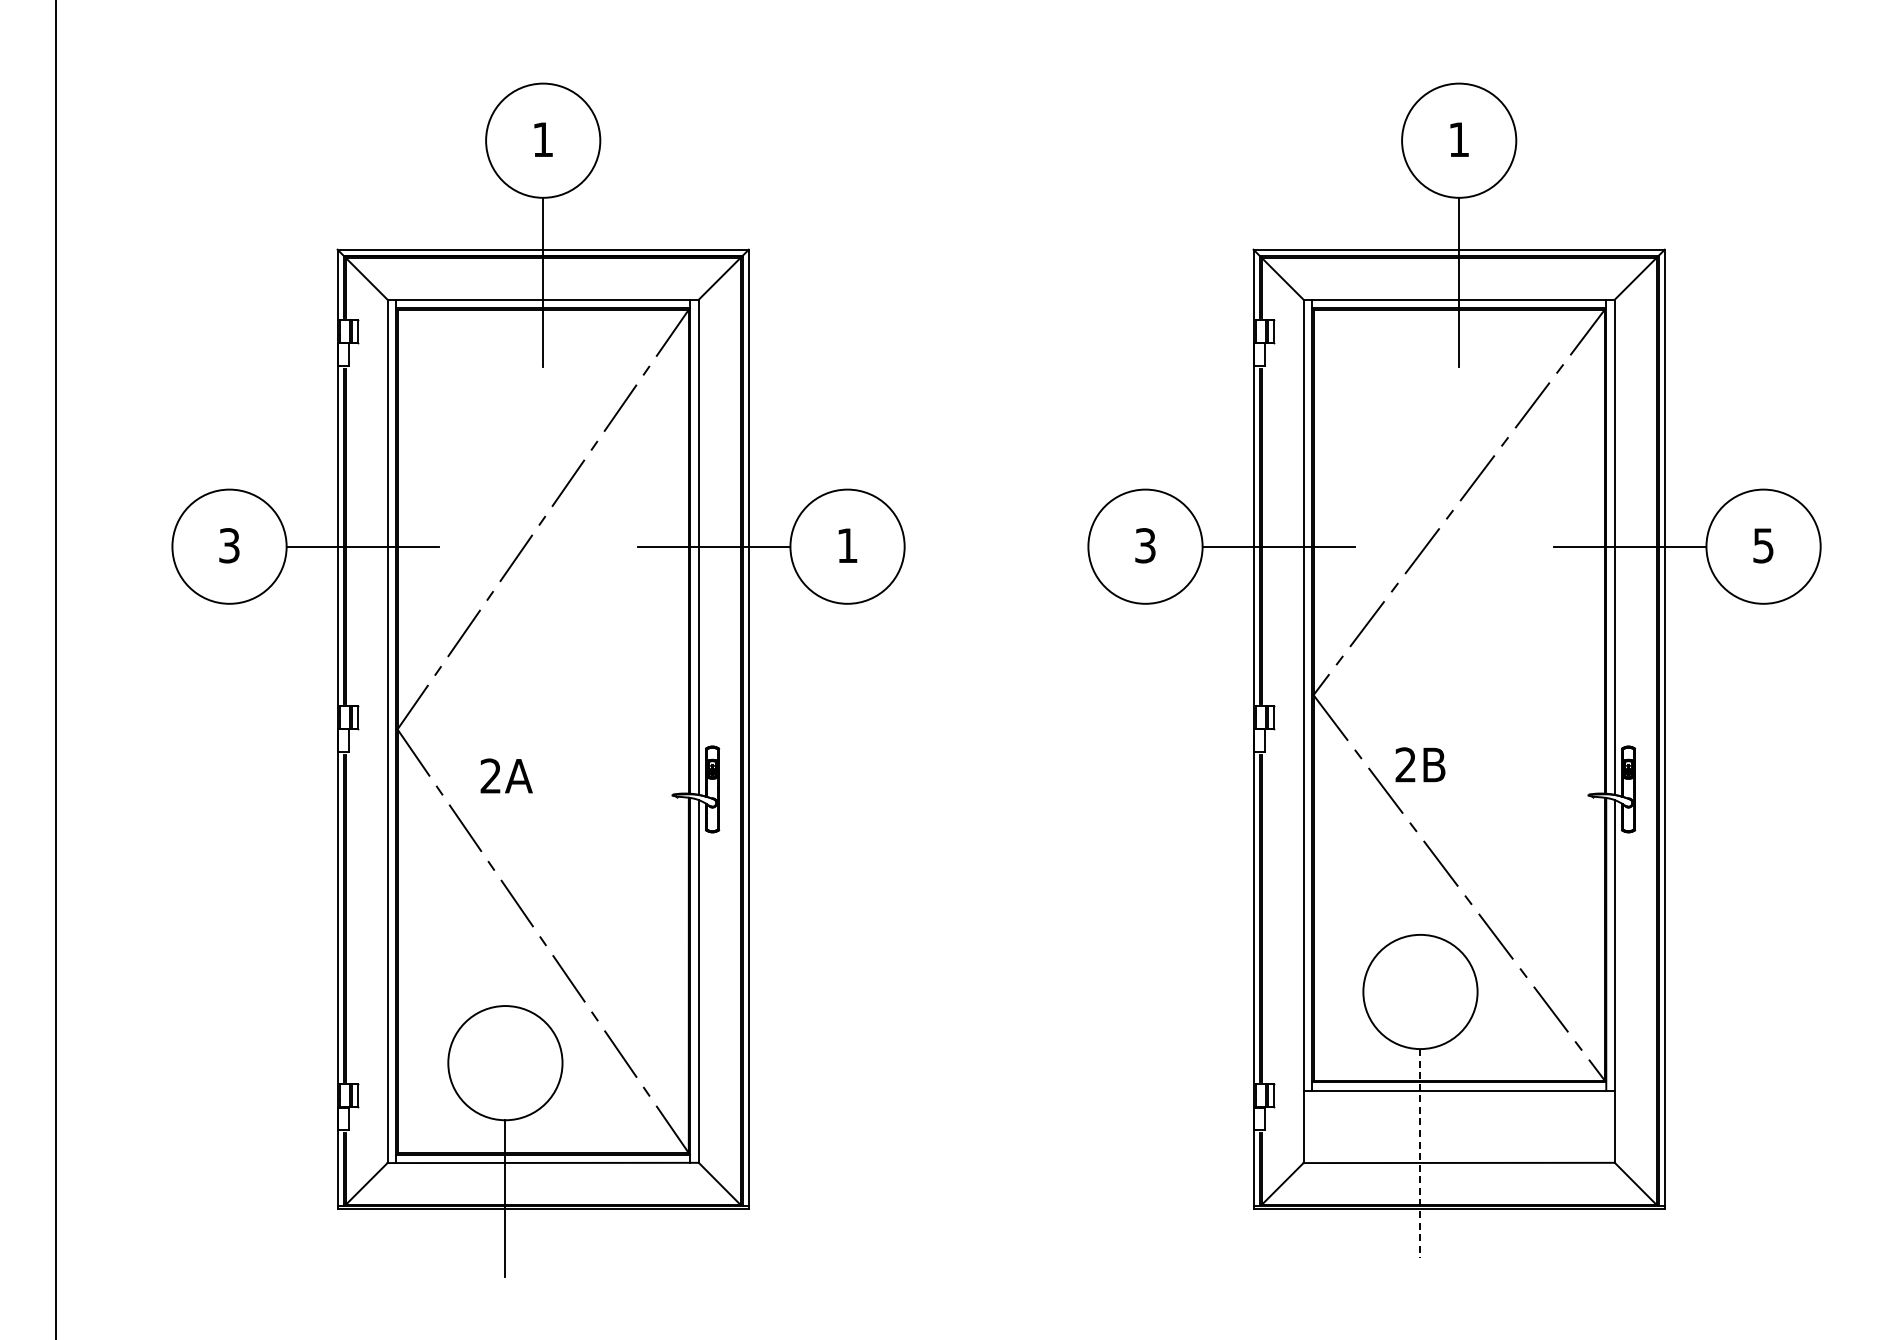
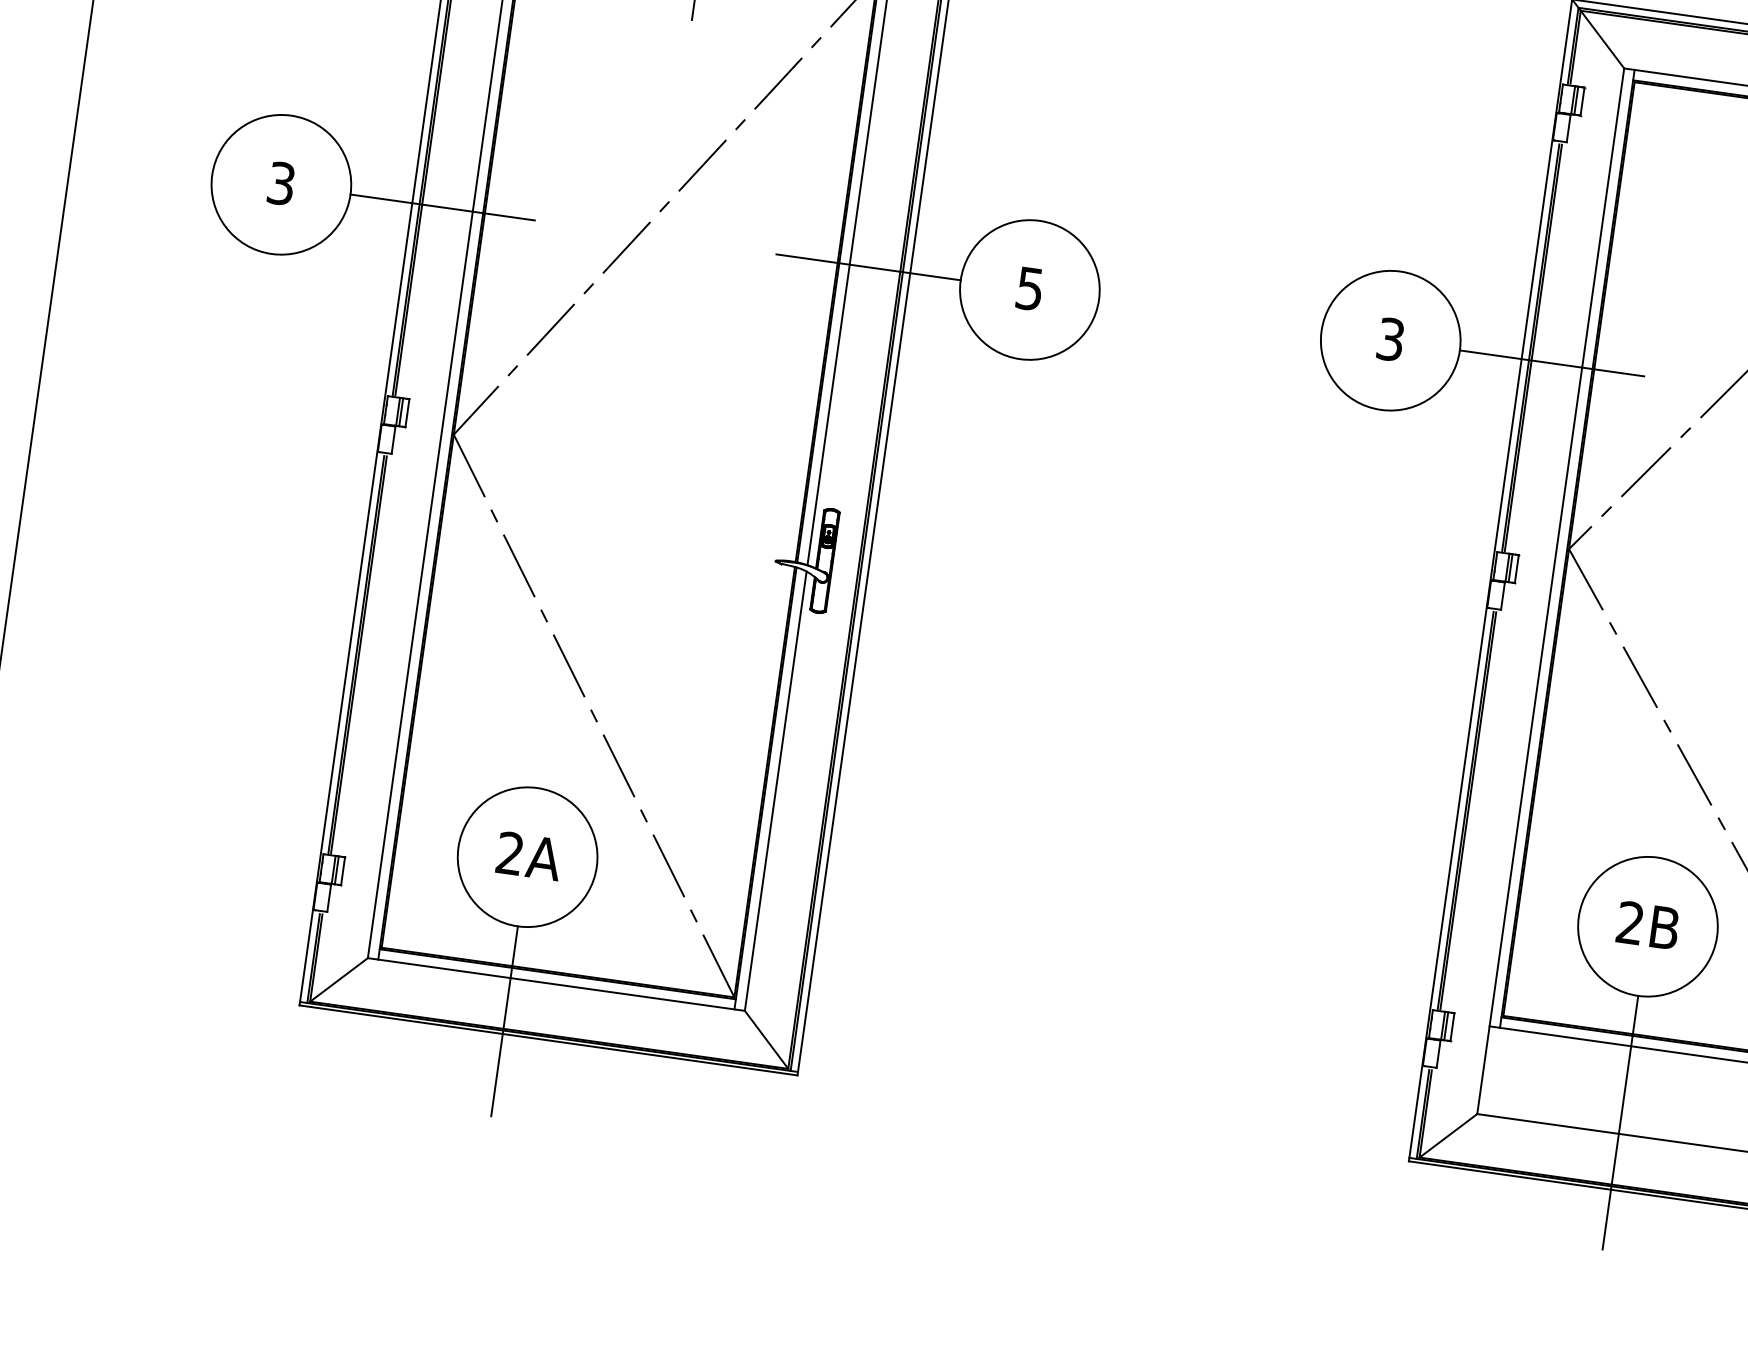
text: (847, 545) -> (1030, 288), 1 -> 5
text: (1420, 764) -> (1648, 924), moved
text: (506, 775) -> (529, 855), moved
line: (1420, 1153) -> (1620, 1122), dashed -> solid

